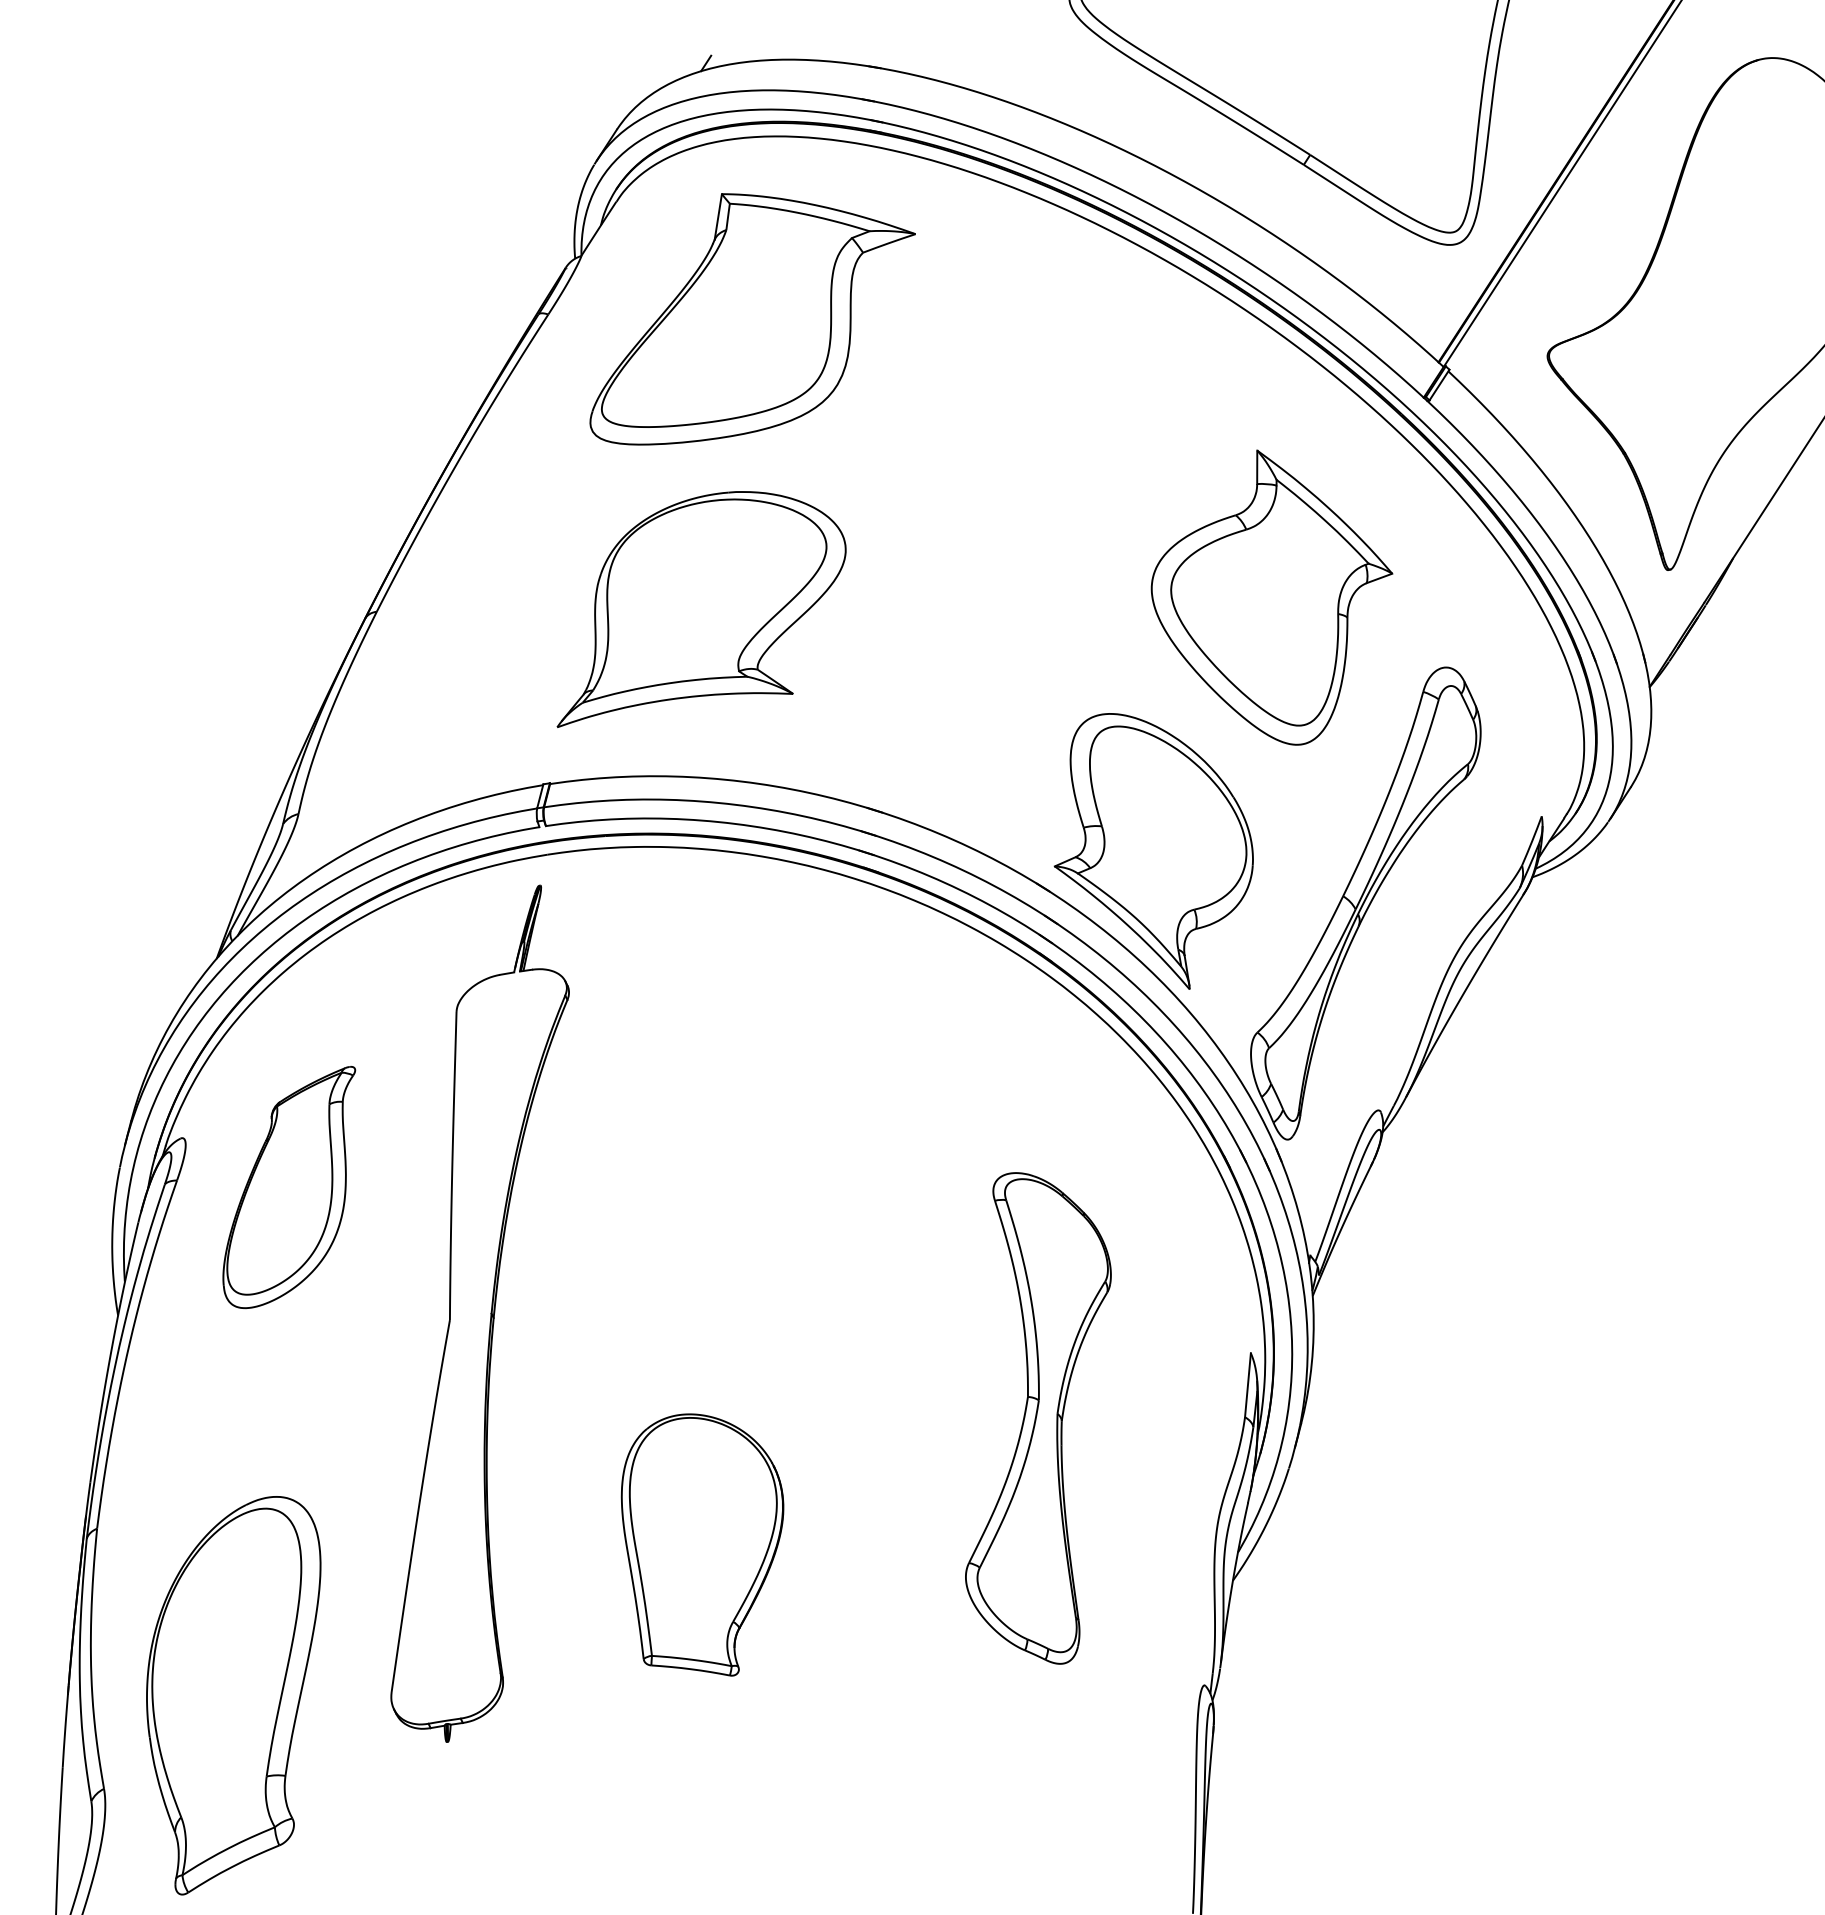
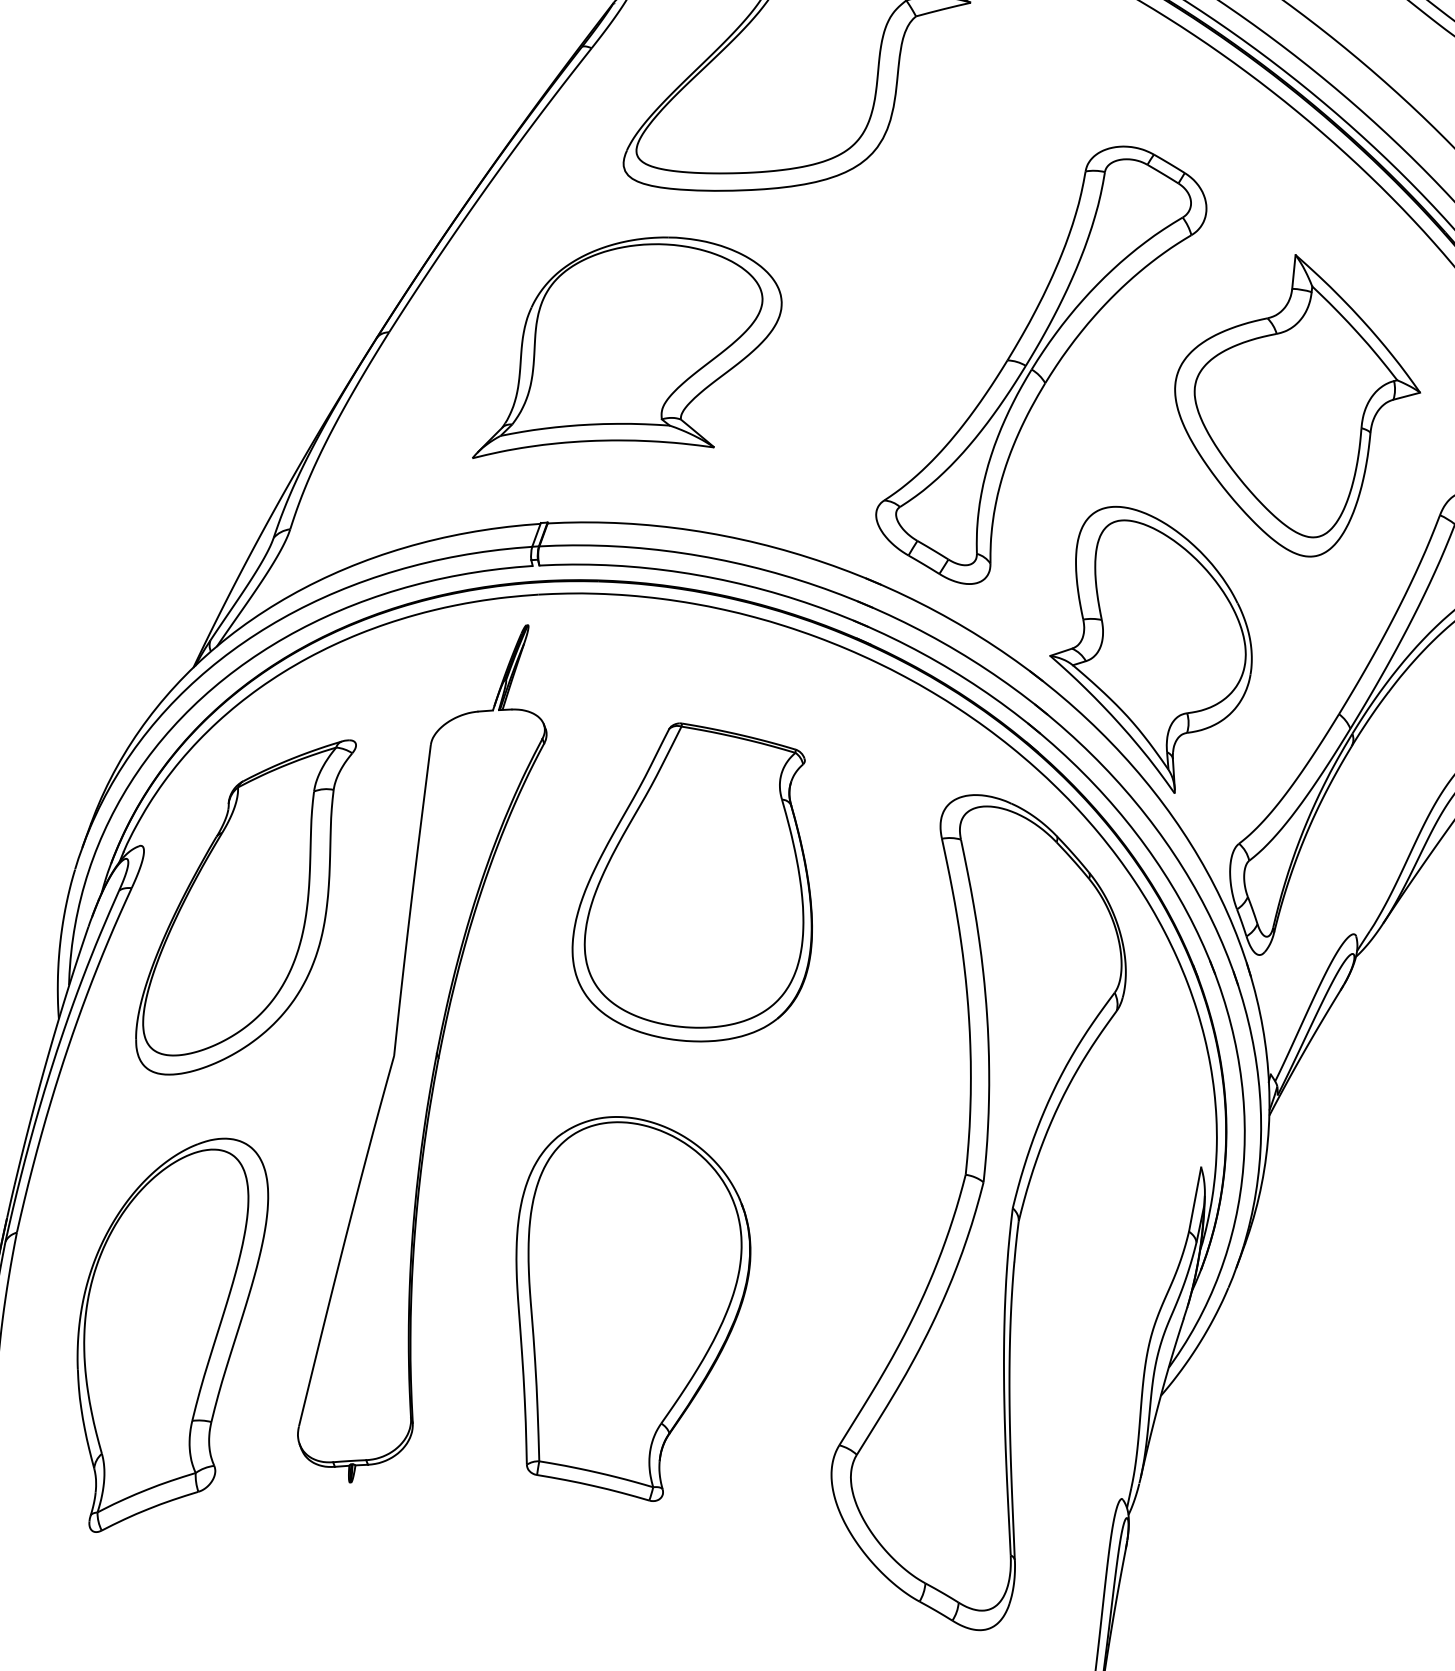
part: (1018, 581) -> (1041, 364), added
part: (701, 609) -> (629, 353), moved
part: (731, 1122) -> (698, 883), added
part: (289, 1187) -> (244, 906), size x1.43
part: (1038, 1418) -> (979, 1212), size x1.67
part: (702, 1544) -> (627, 1307), size x1.43
part: (233, 1695) -> (166, 1335), moved

